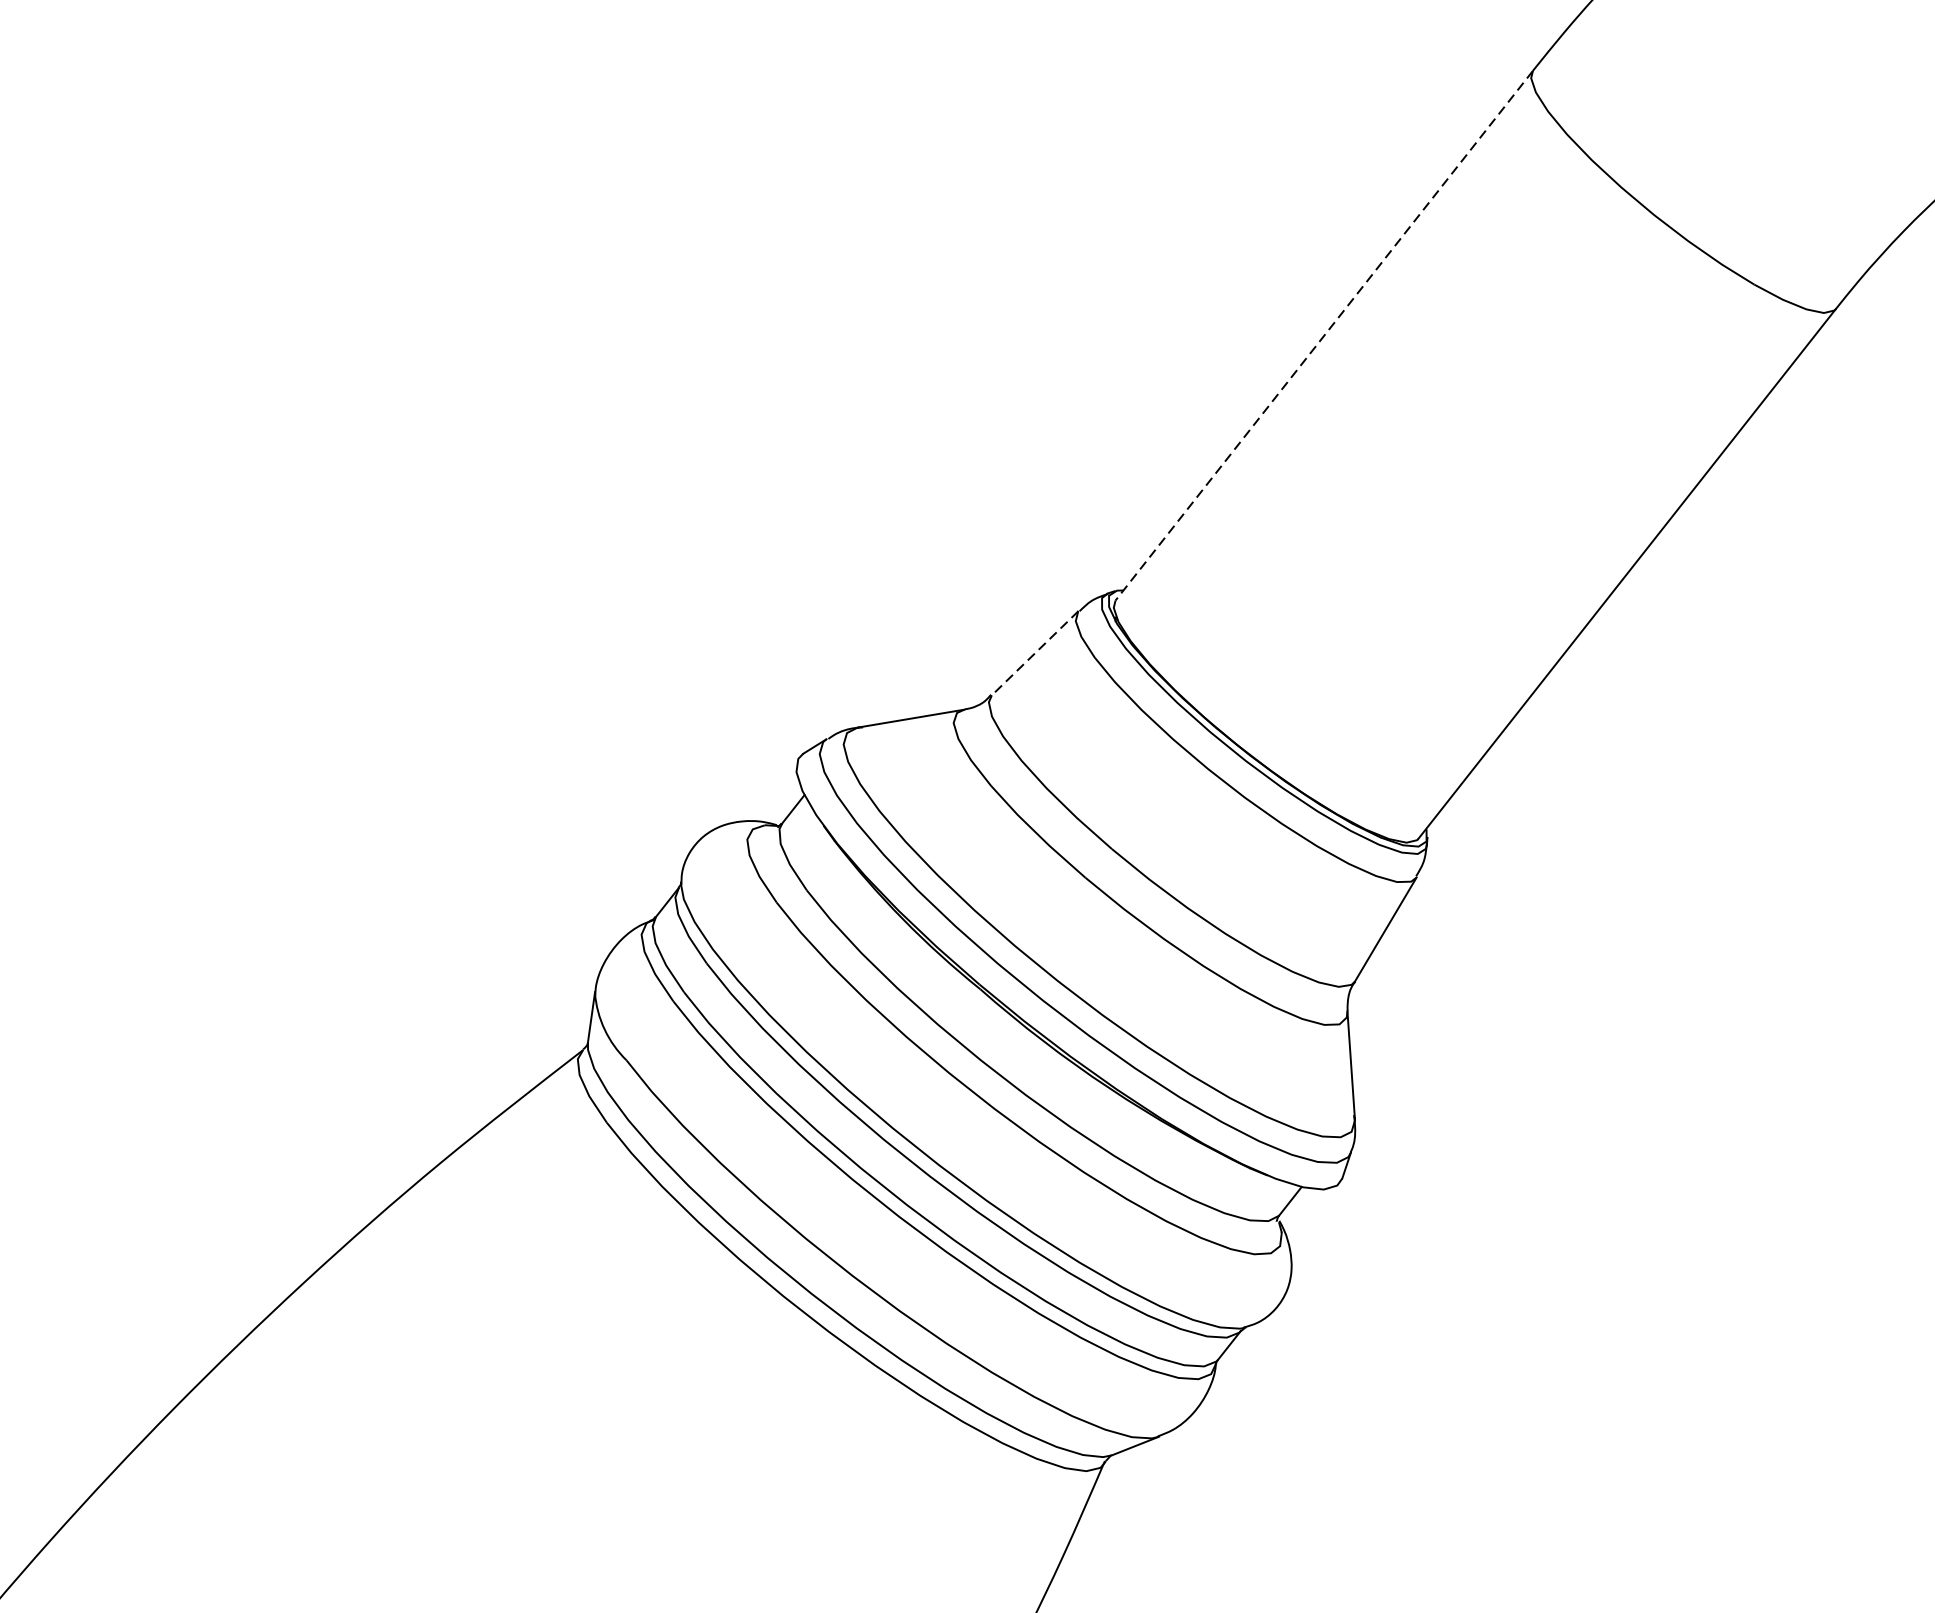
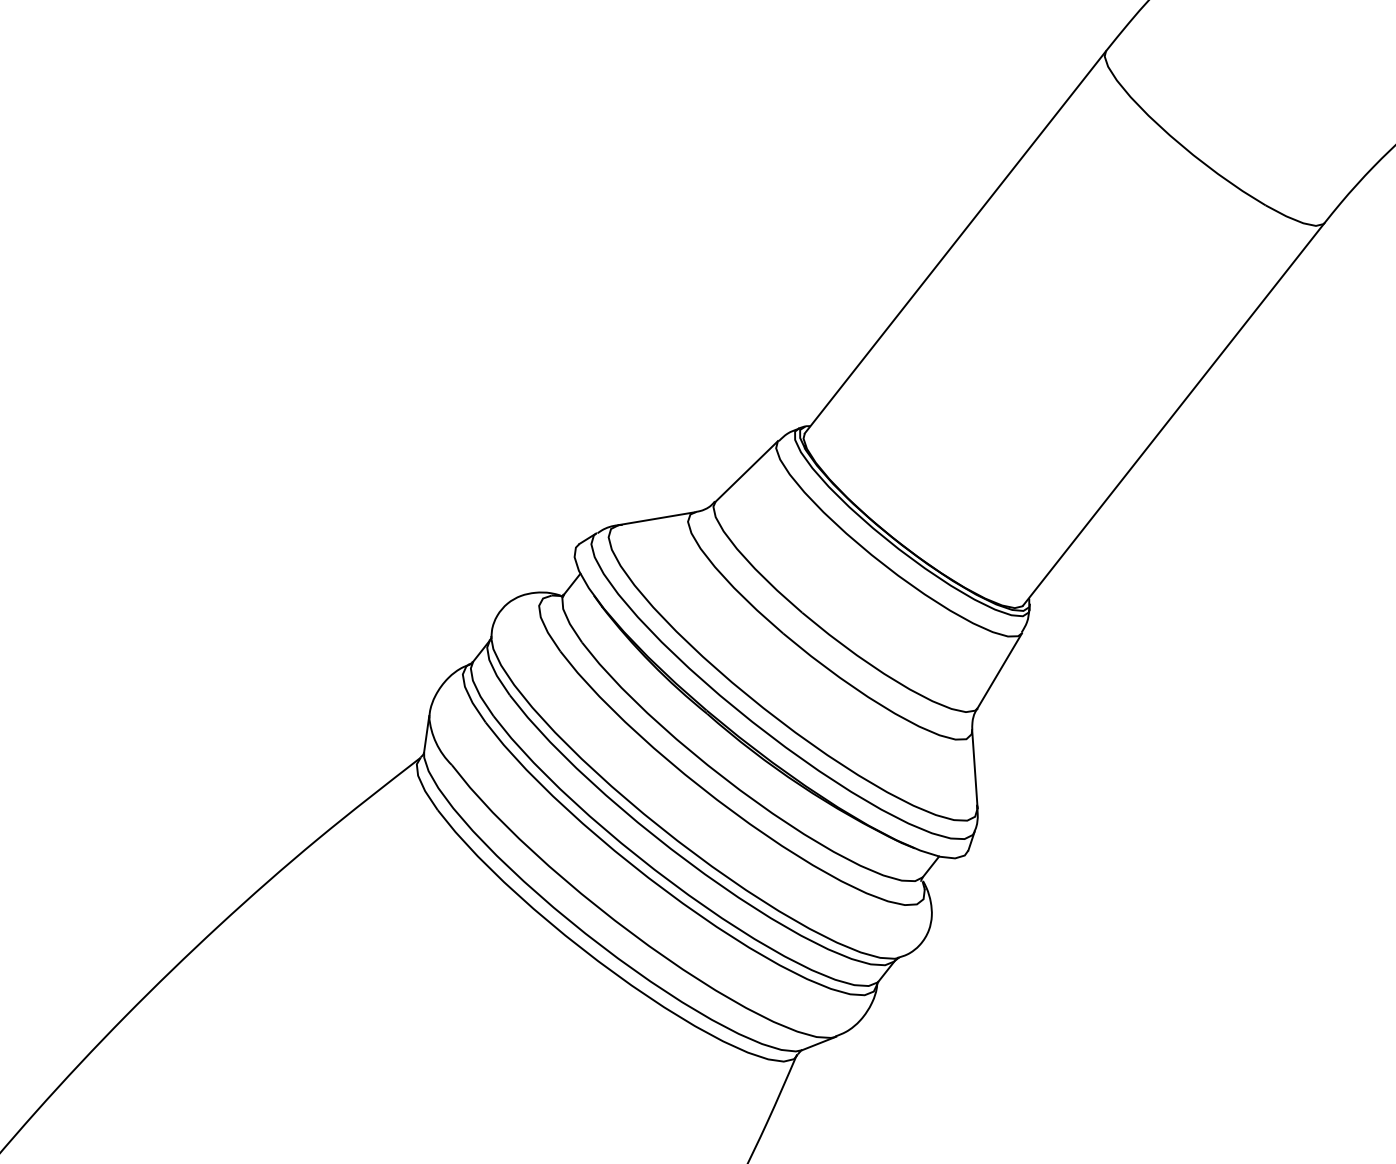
line: (1324, 335) -> (955, 242), dashed -> solid
line: (1034, 653) -> (746, 471), dashed -> solid

